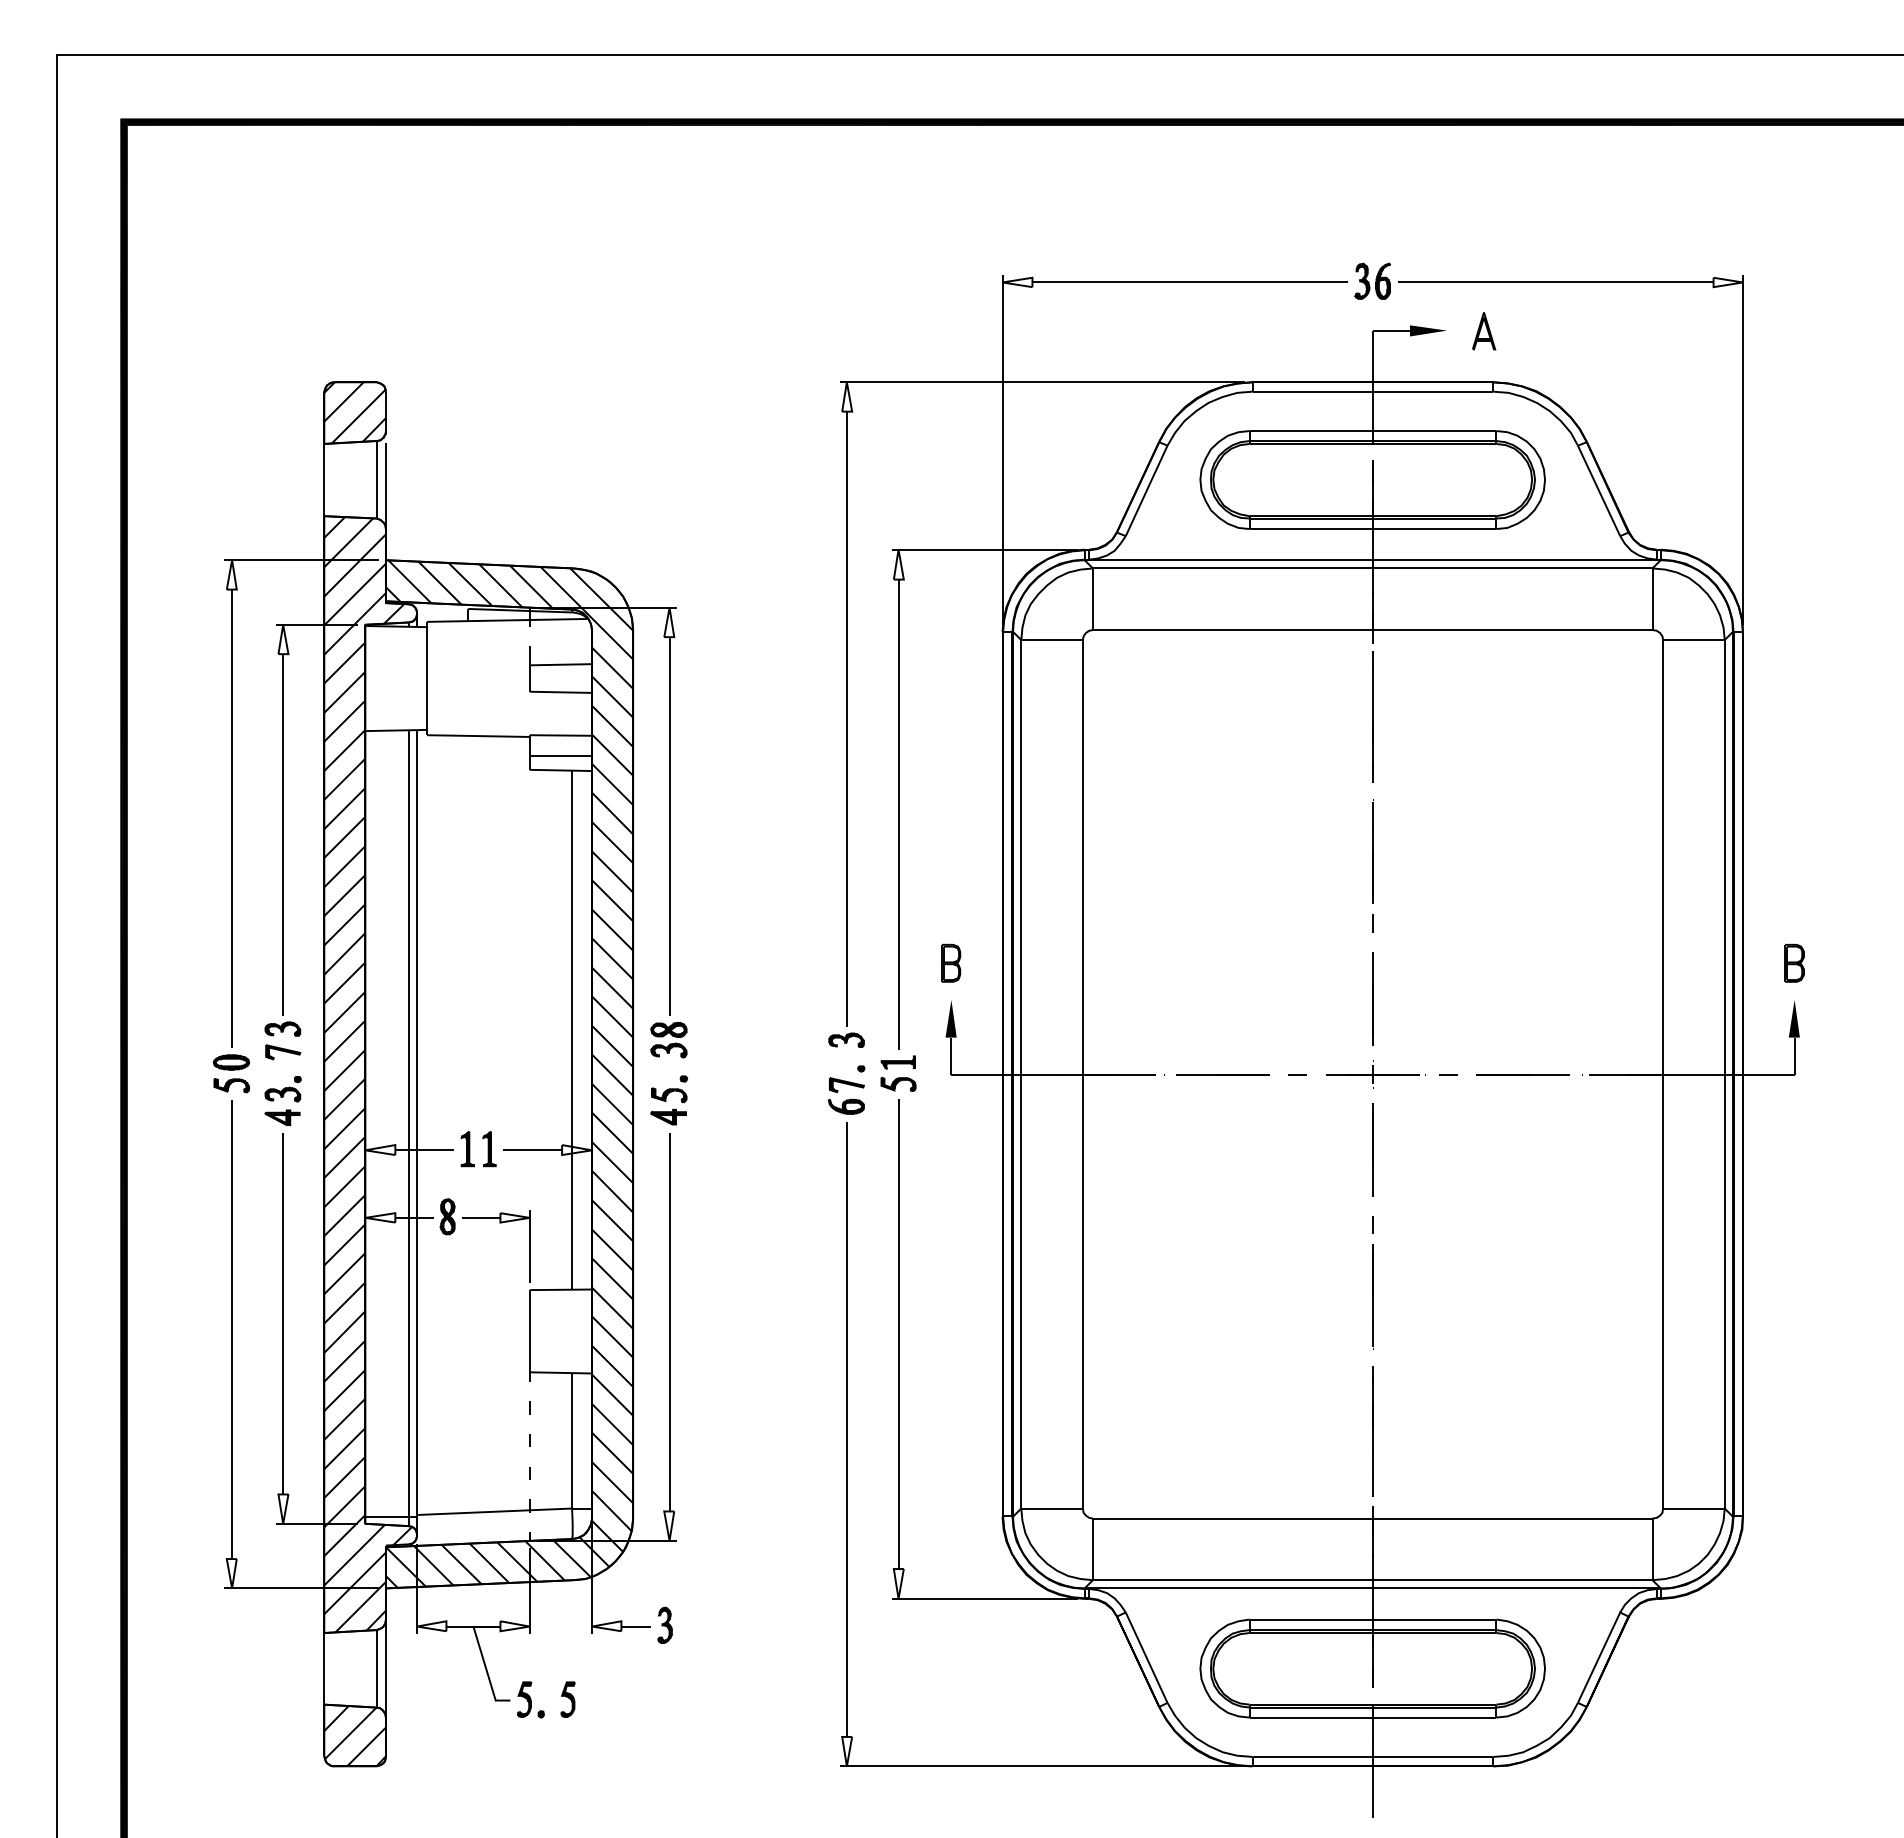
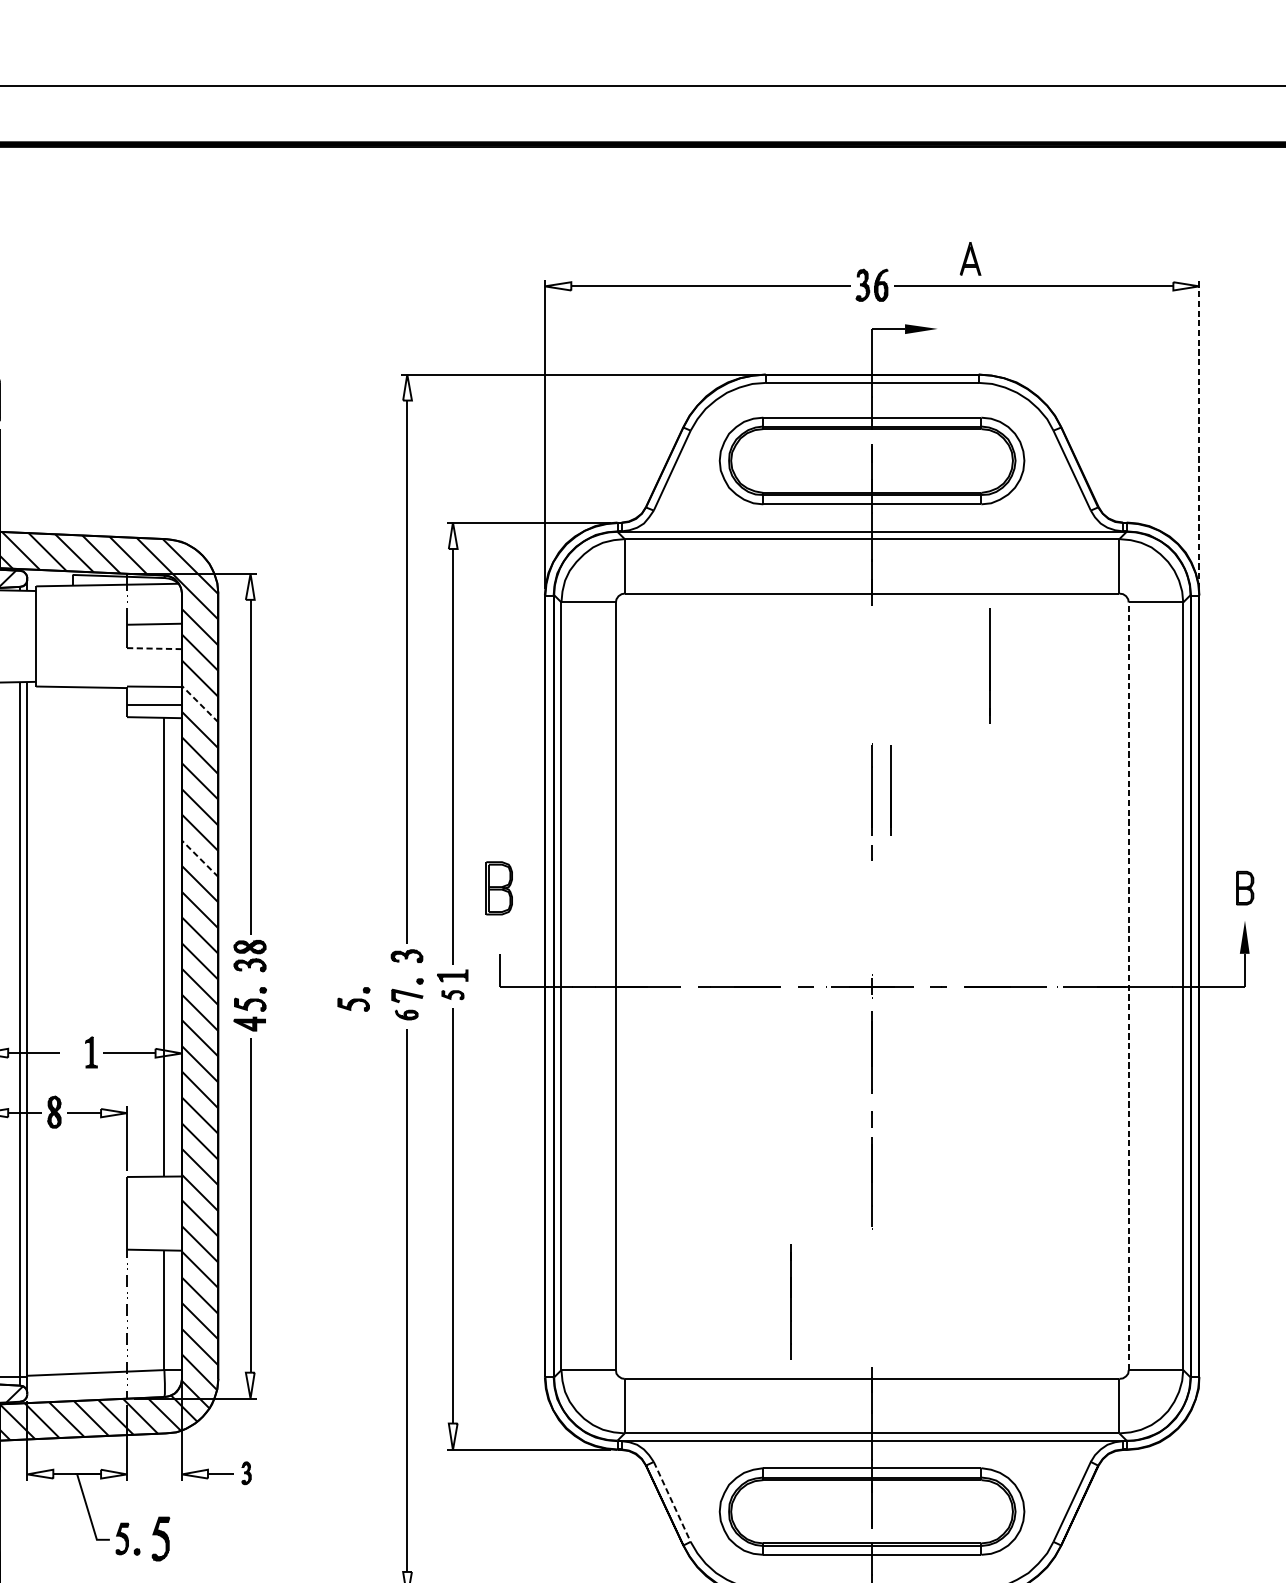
part: (1484, 331) -> (970, 258), moved
line: (1742, 449) -> (1198, 433), solid -> dashed
line: (561, 692) -> (155, 648), solid -> dashed
line: (1372, 716) -> (989, 665), moved
line: (612, 754) -> (200, 703), solid -> dashed
line: (1393, 851) -> (890, 789), added
line: (612, 929) -> (200, 858), solid -> dashed
part: (951, 962) -> (499, 887), size x1.6
line: (1372, 998) -> (871, 919), removed
fill: (950, 1018) -> (498, 936), removed
line: (1663, 1073) -> (1129, 985), solid -> dashed
part: (898, 1083) -> (452, 994), size x0.7
part: (786, 1089) -> (353, 999), added
part: (845, 1106) -> (406, 1014), size x0.7
part: (467, 1149) -> (71, 1052), removed
line: (1372, 1431) -> (790, 1301), moved
part: (664, 1624) -> (246, 1472), size x0.7
line: (1146, 1657) -> (672, 1501), solid -> dashed
part: (567, 1699) -> (160, 1538), size x1.4

